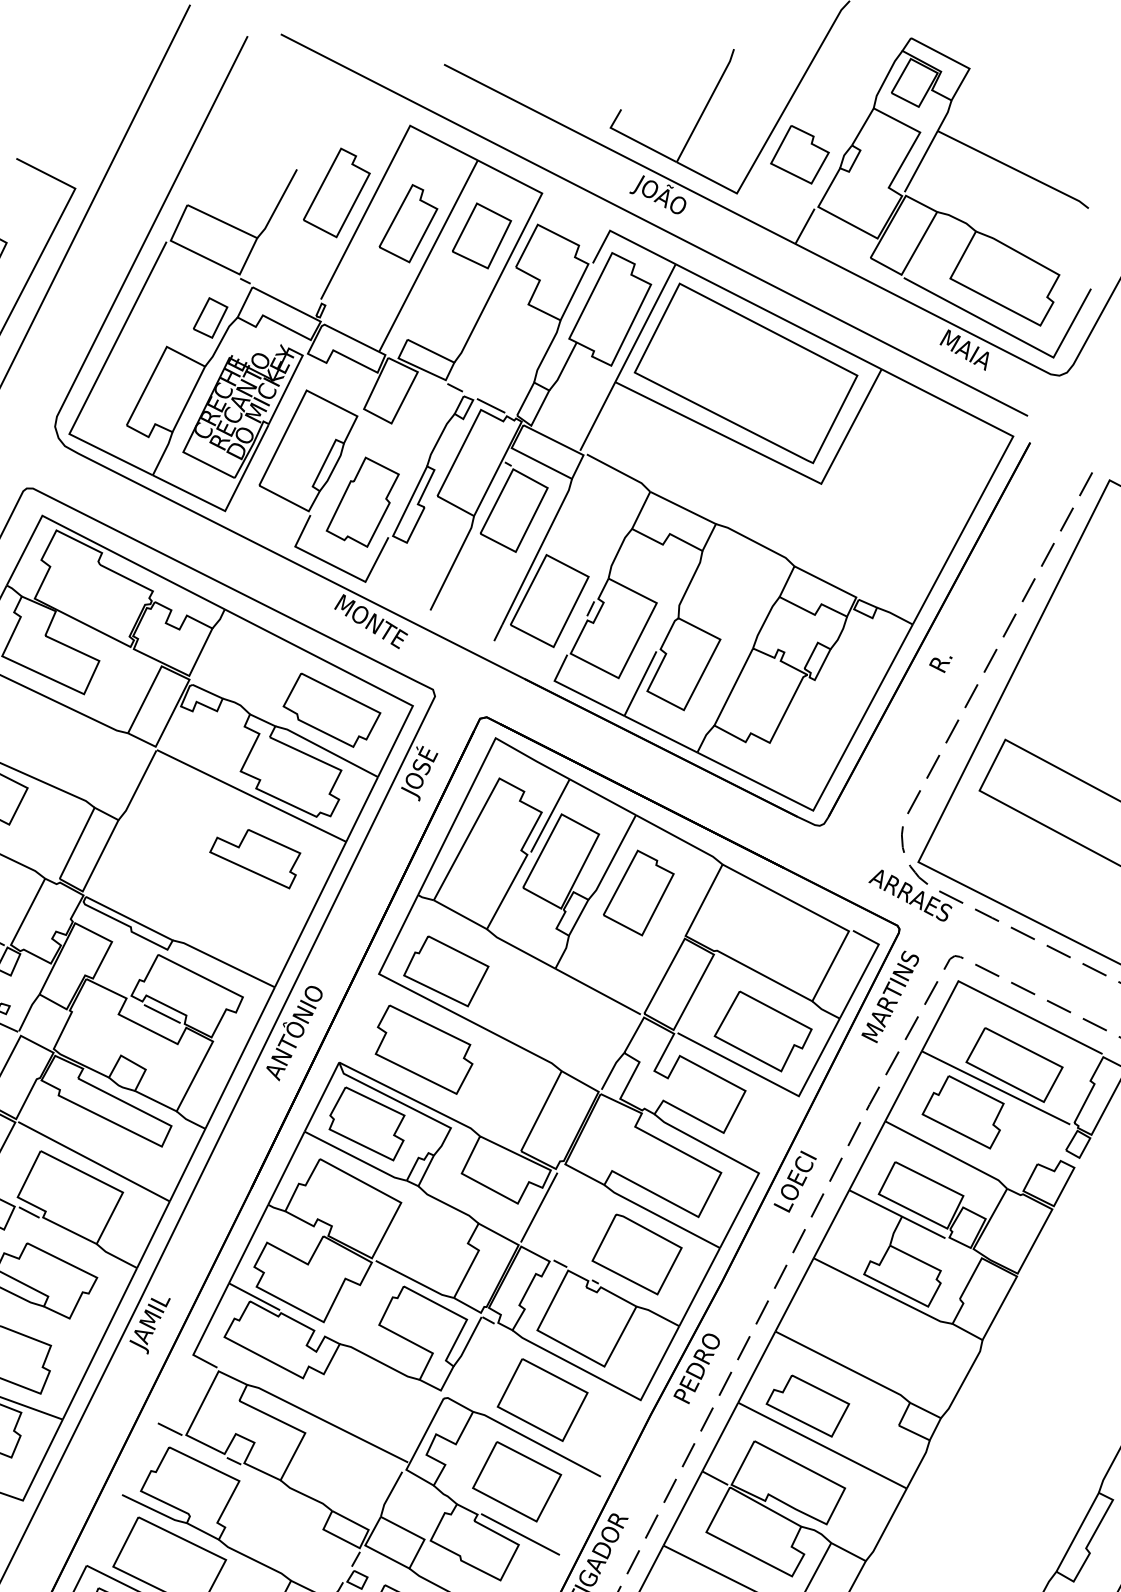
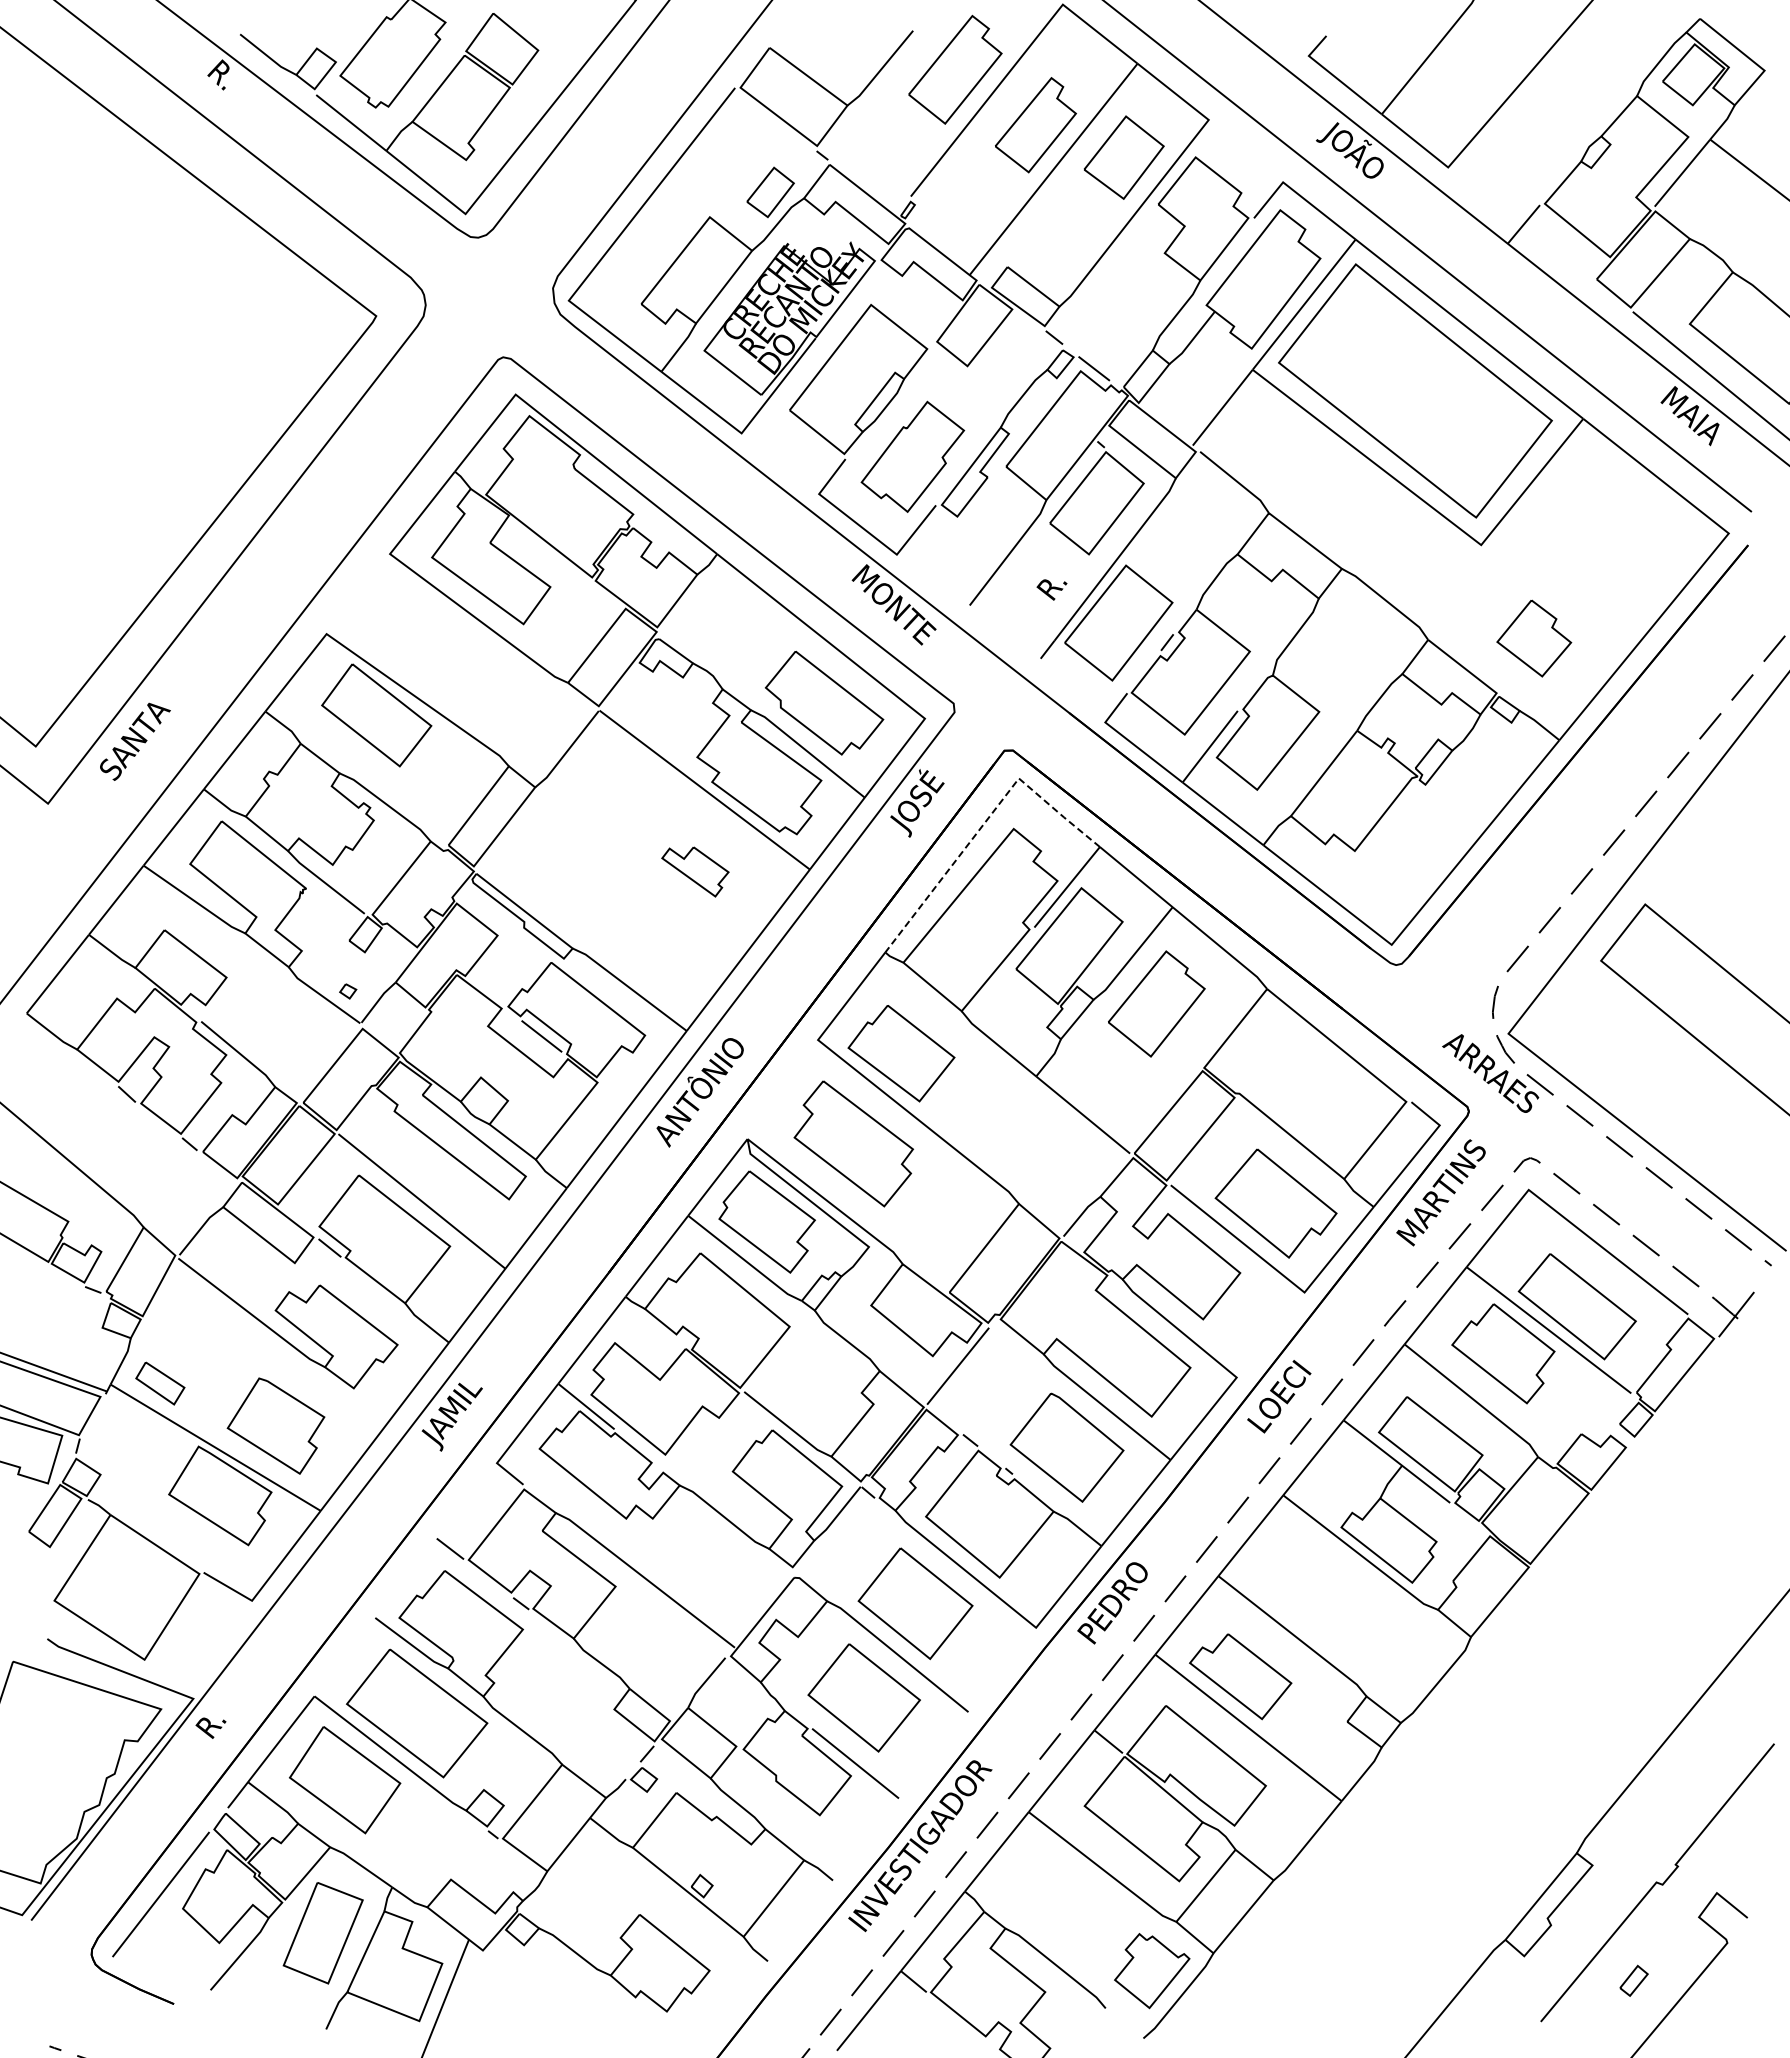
part: (799, 155) -> (1534, 638), moved
text: (941, 664) -> (1051, 589), moved
line: (475, 777) -> (984, 822), solid -> dashed
part: (257, 861) -> (695, 871), size x0.6

